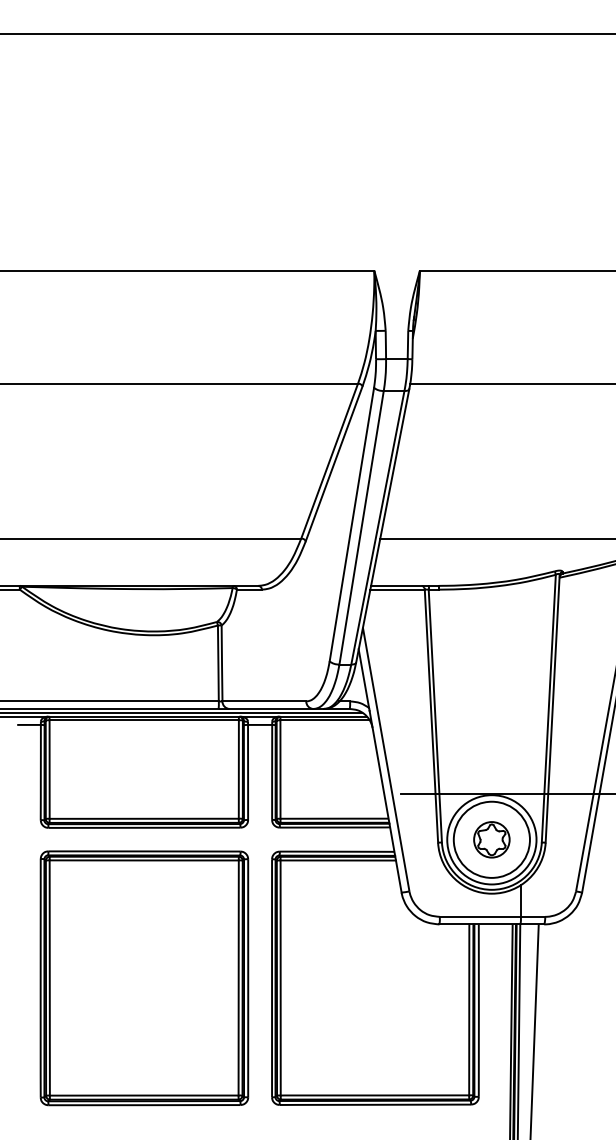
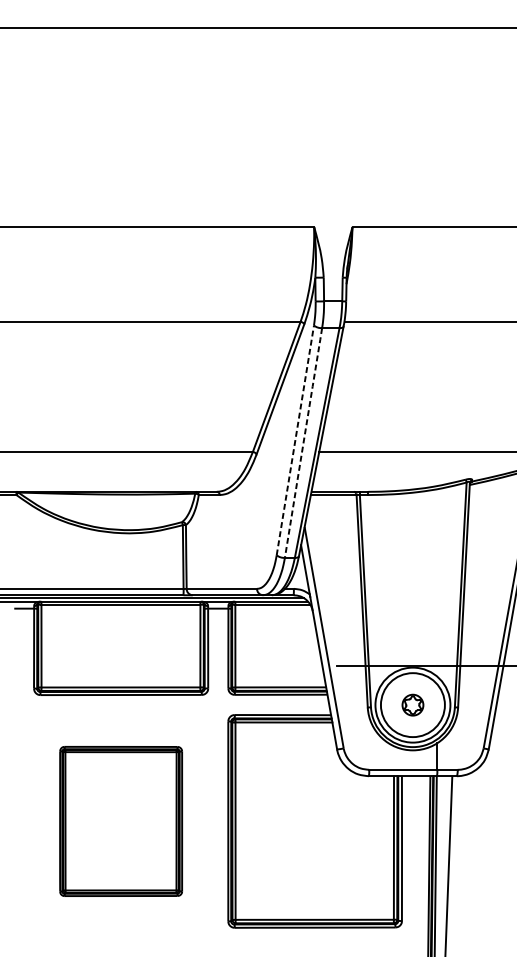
line: (351, 524) -> (295, 440), solid -> dashed
line: (361, 526) -> (303, 441), solid -> dashed
part: (491, 839) -> (412, 704), size x0.7
part: (144, 978) -> (121, 821), size x0.7

